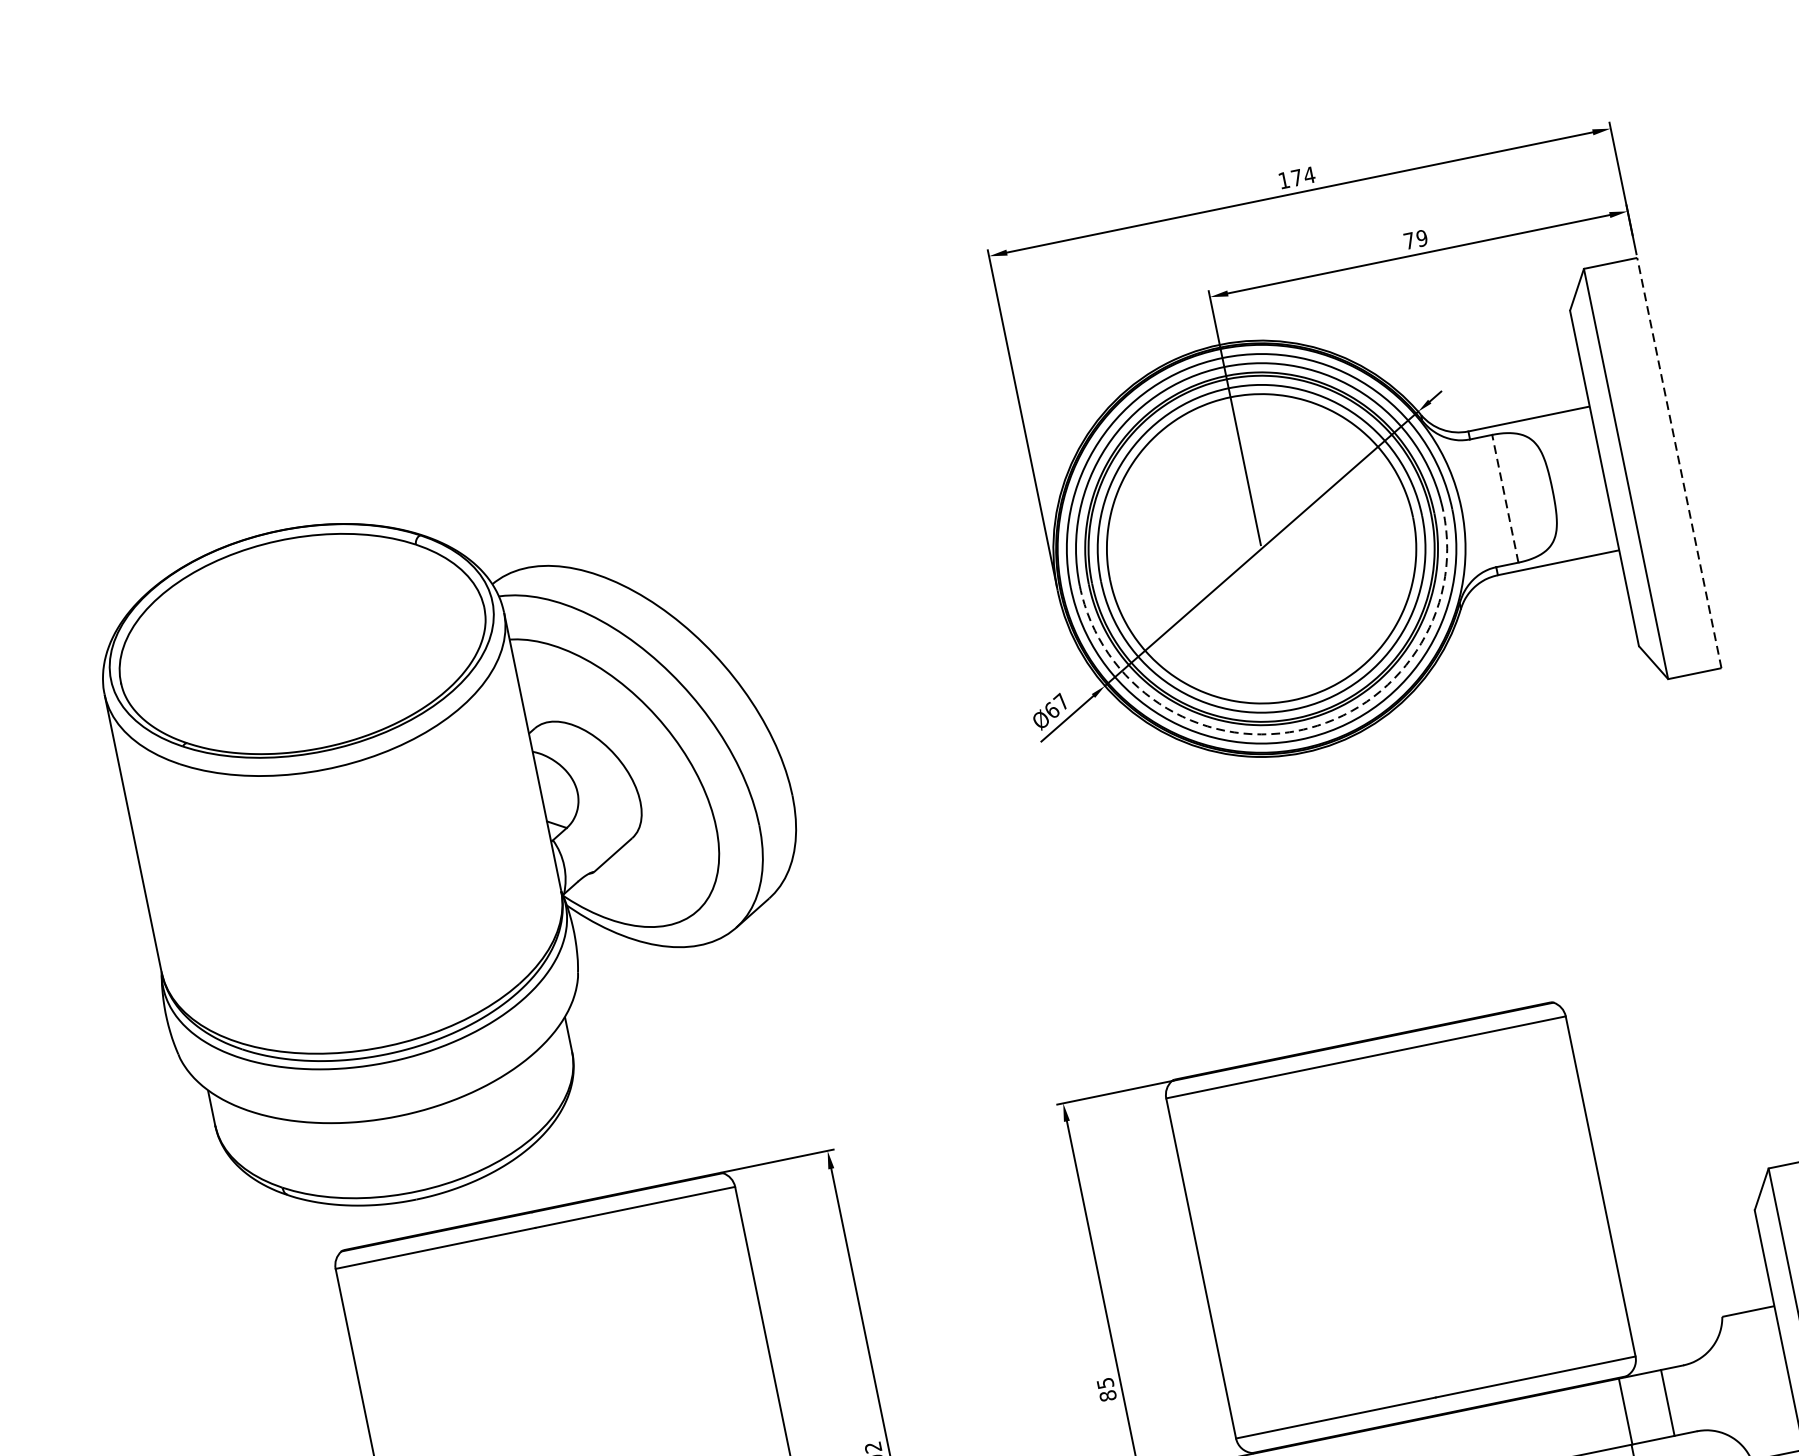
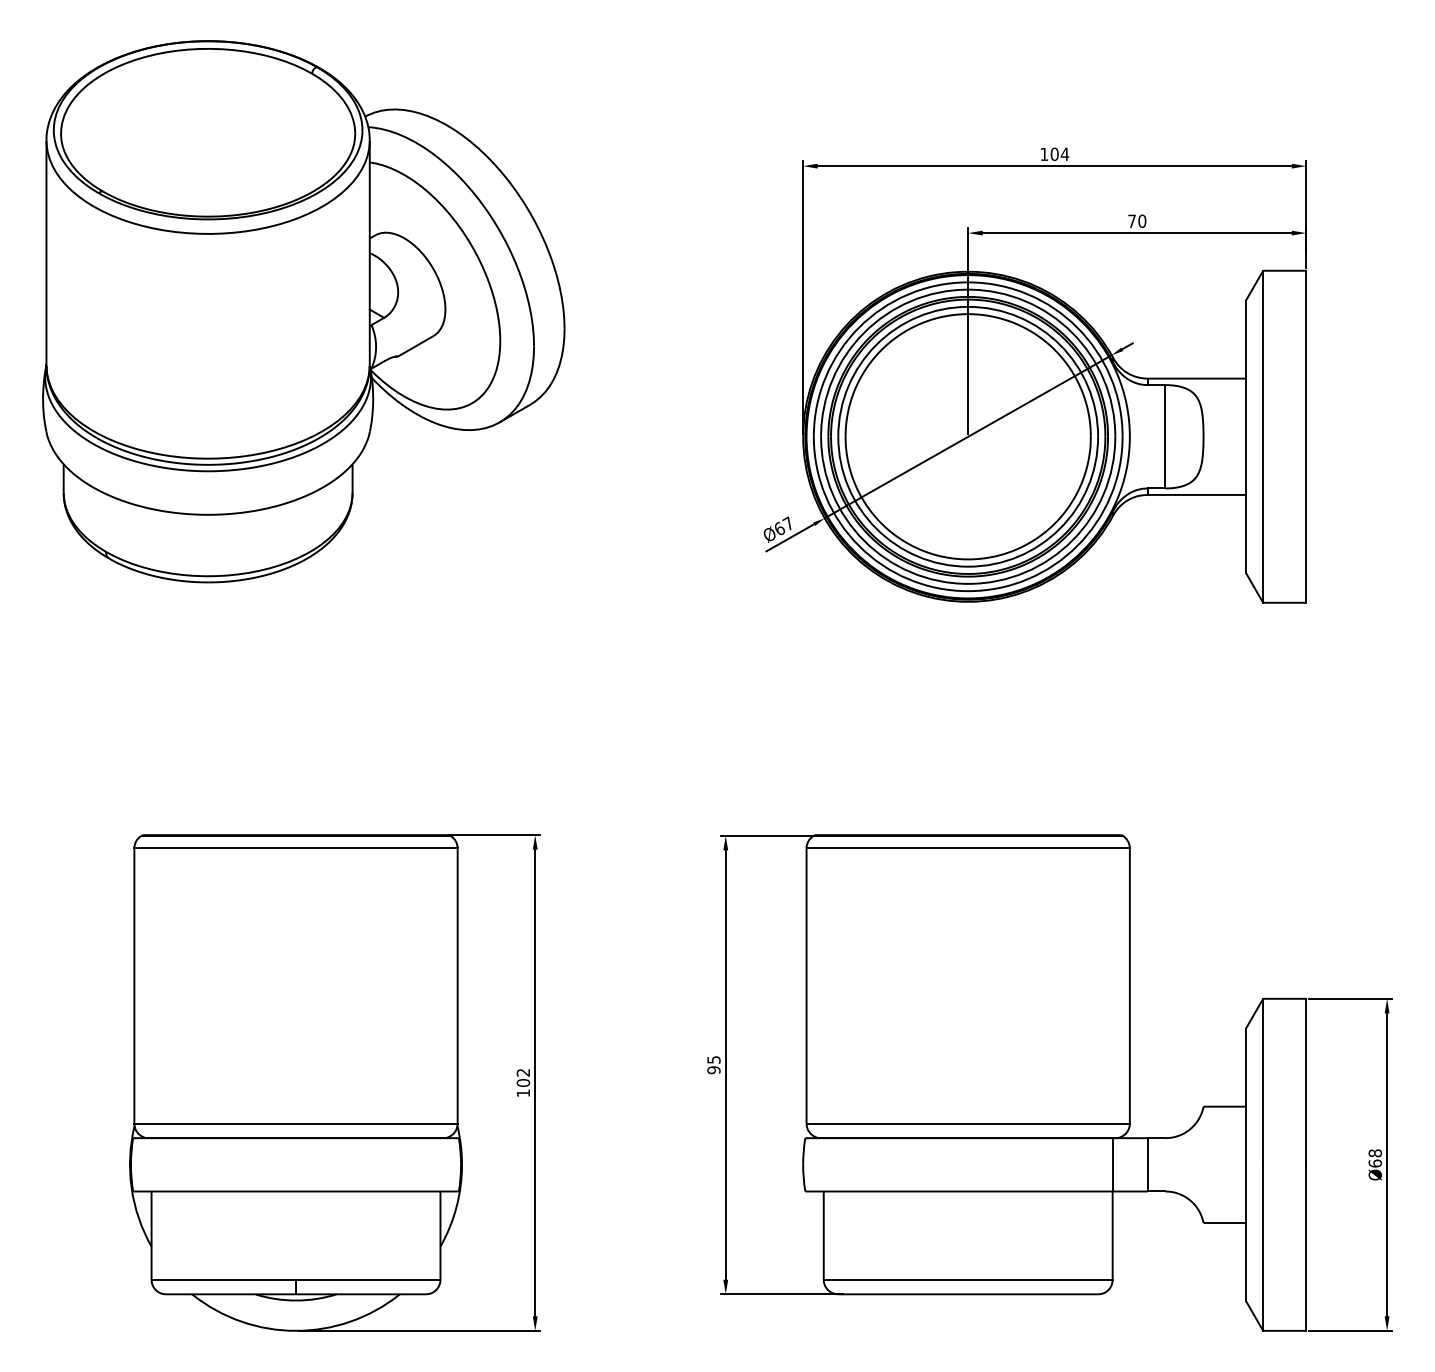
text: (1296, 178) -> (1054, 154), 174 -> 104
text: (1422, 238) -> (1142, 221), 79 -> 70
line: (1679, 462) -> (1306, 436), dashed -> solid
line: (1505, 498) -> (1165, 436), dashed -> solid
arc: (1299, 730) -> (968, 583), dashed -> solid
part: (465, 840) -> (303, 311), moved
text: (1107, 1396) -> (713, 1070), 85 -> 95

